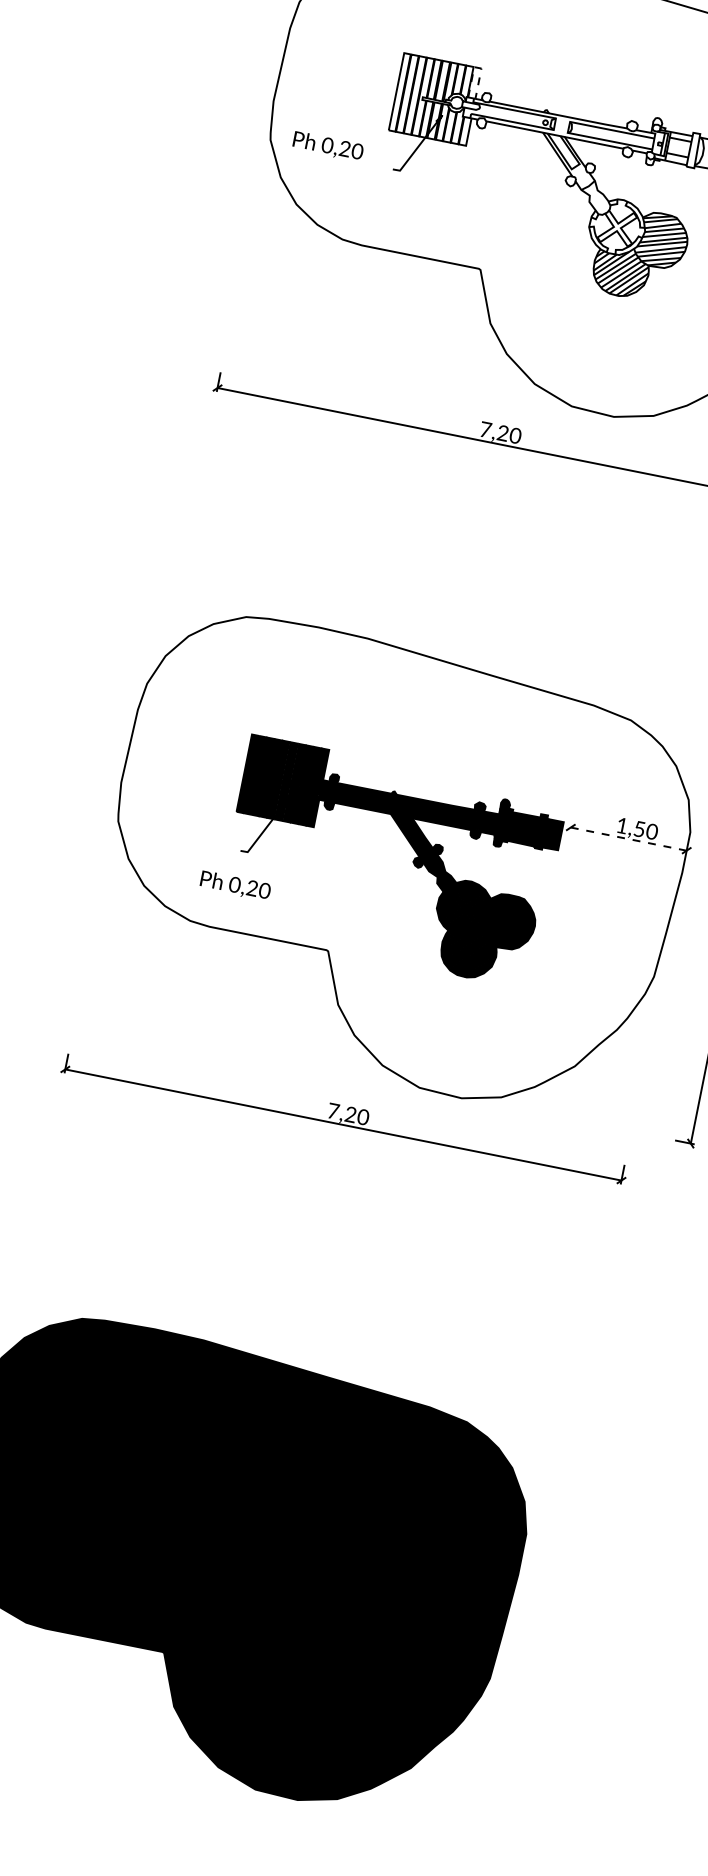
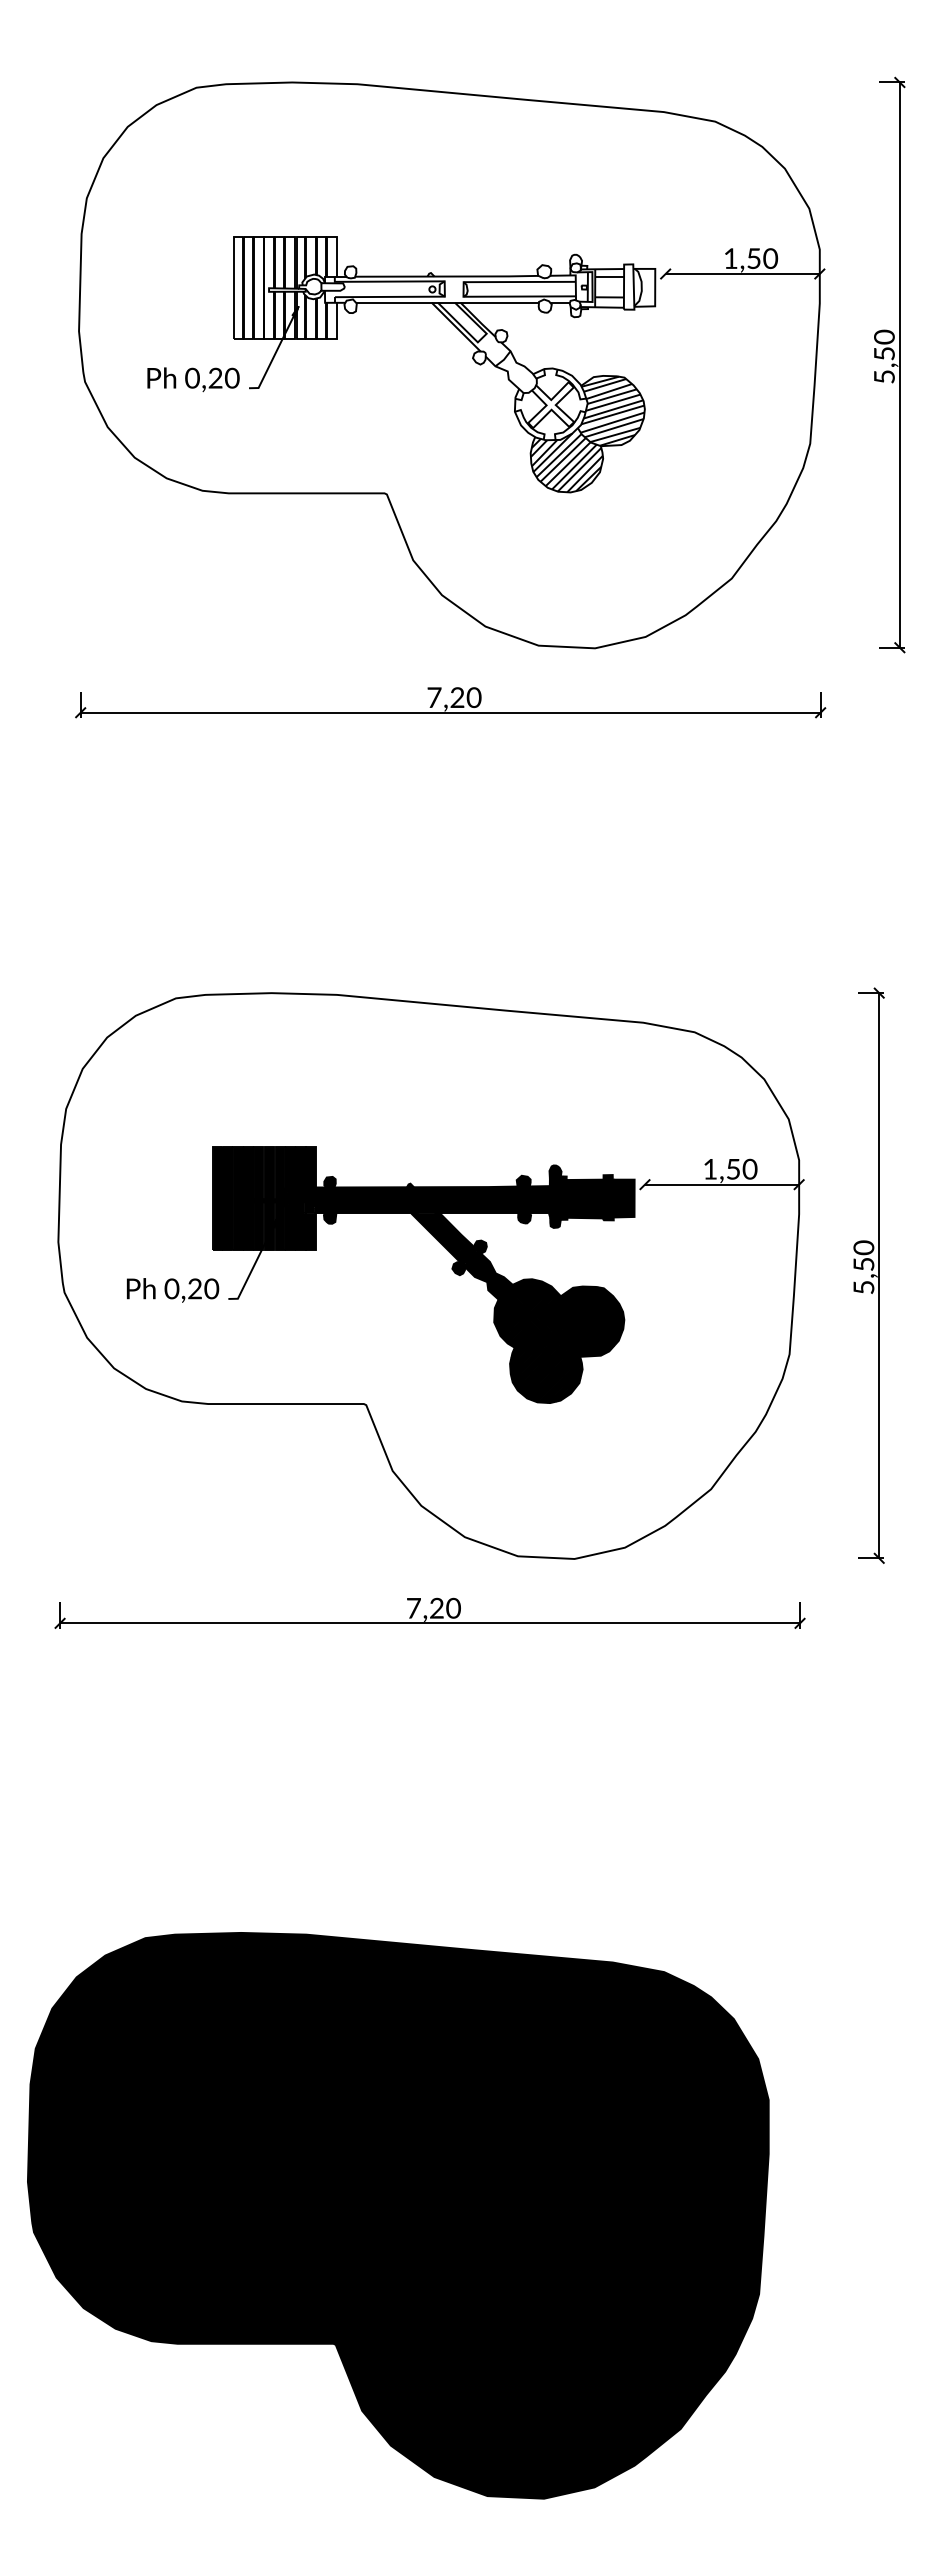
line: (477, 67) -> (331, 236), dashed -> solid
text: (328, 146) -> (193, 379), moved
line: (629, 839) -> (722, 1184), dashed -> solid
text: (235, 886) -> (173, 1290), moved

